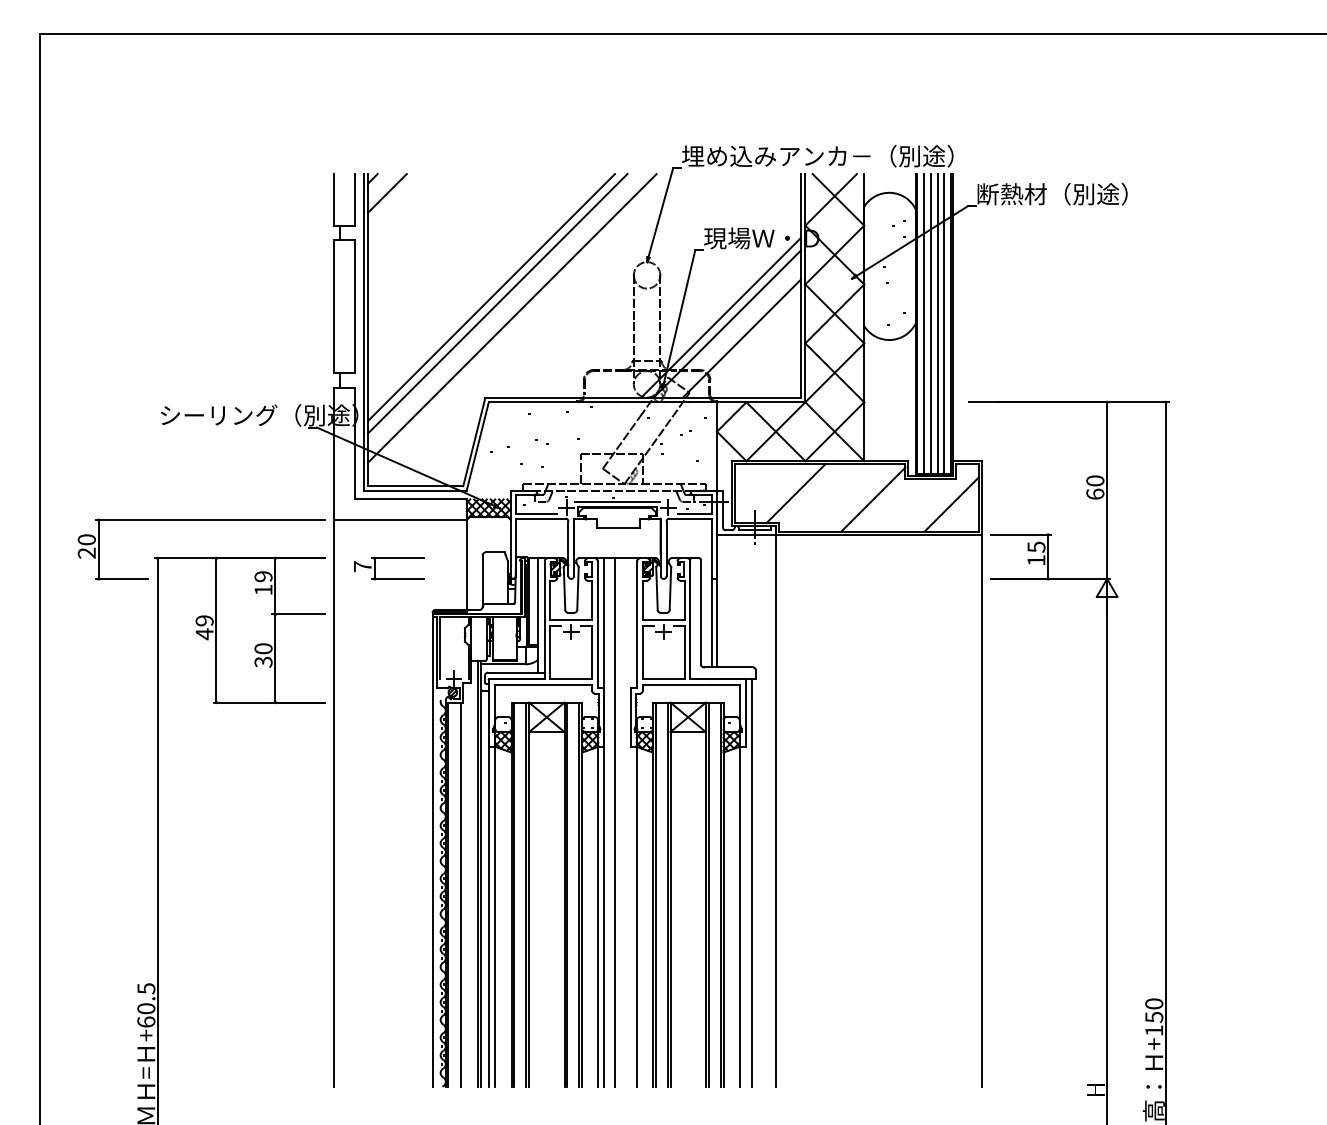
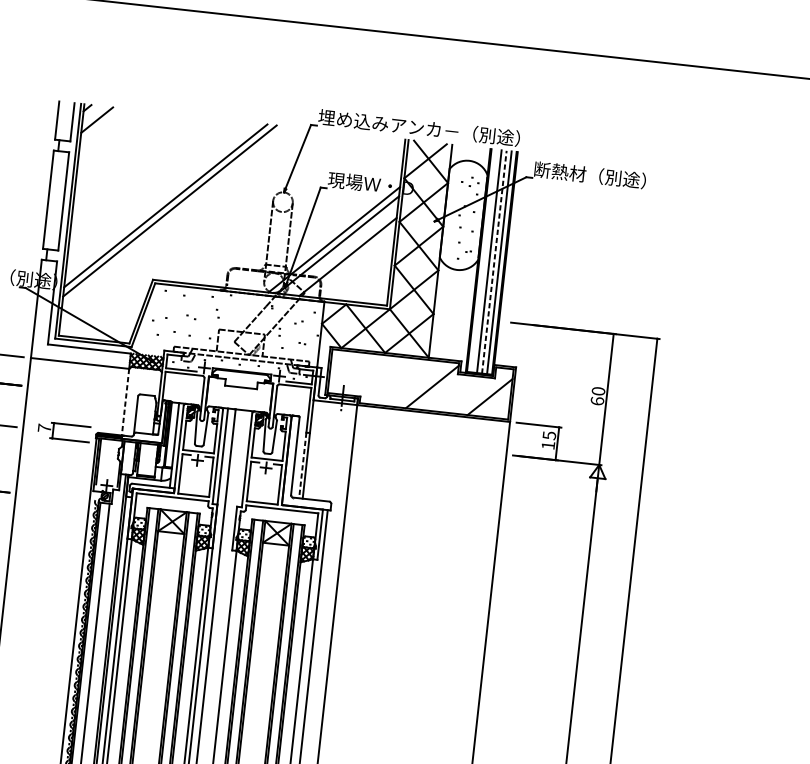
line: (512, 318) -> (179, 223), removed
line: (937, 323) -> (494, 261), solid -> dashed
line: (924, 324) -> (484, 261), removed
line: (795, 493) -> (375, 376), removed
line: (617, 502) -> (242, 368), removed
part: (389, 558) -> (65, 424), moved
line: (466, 564) -> (125, 401), solid -> dashed
line: (712, 623) -> (302, 465), solid -> dashed

